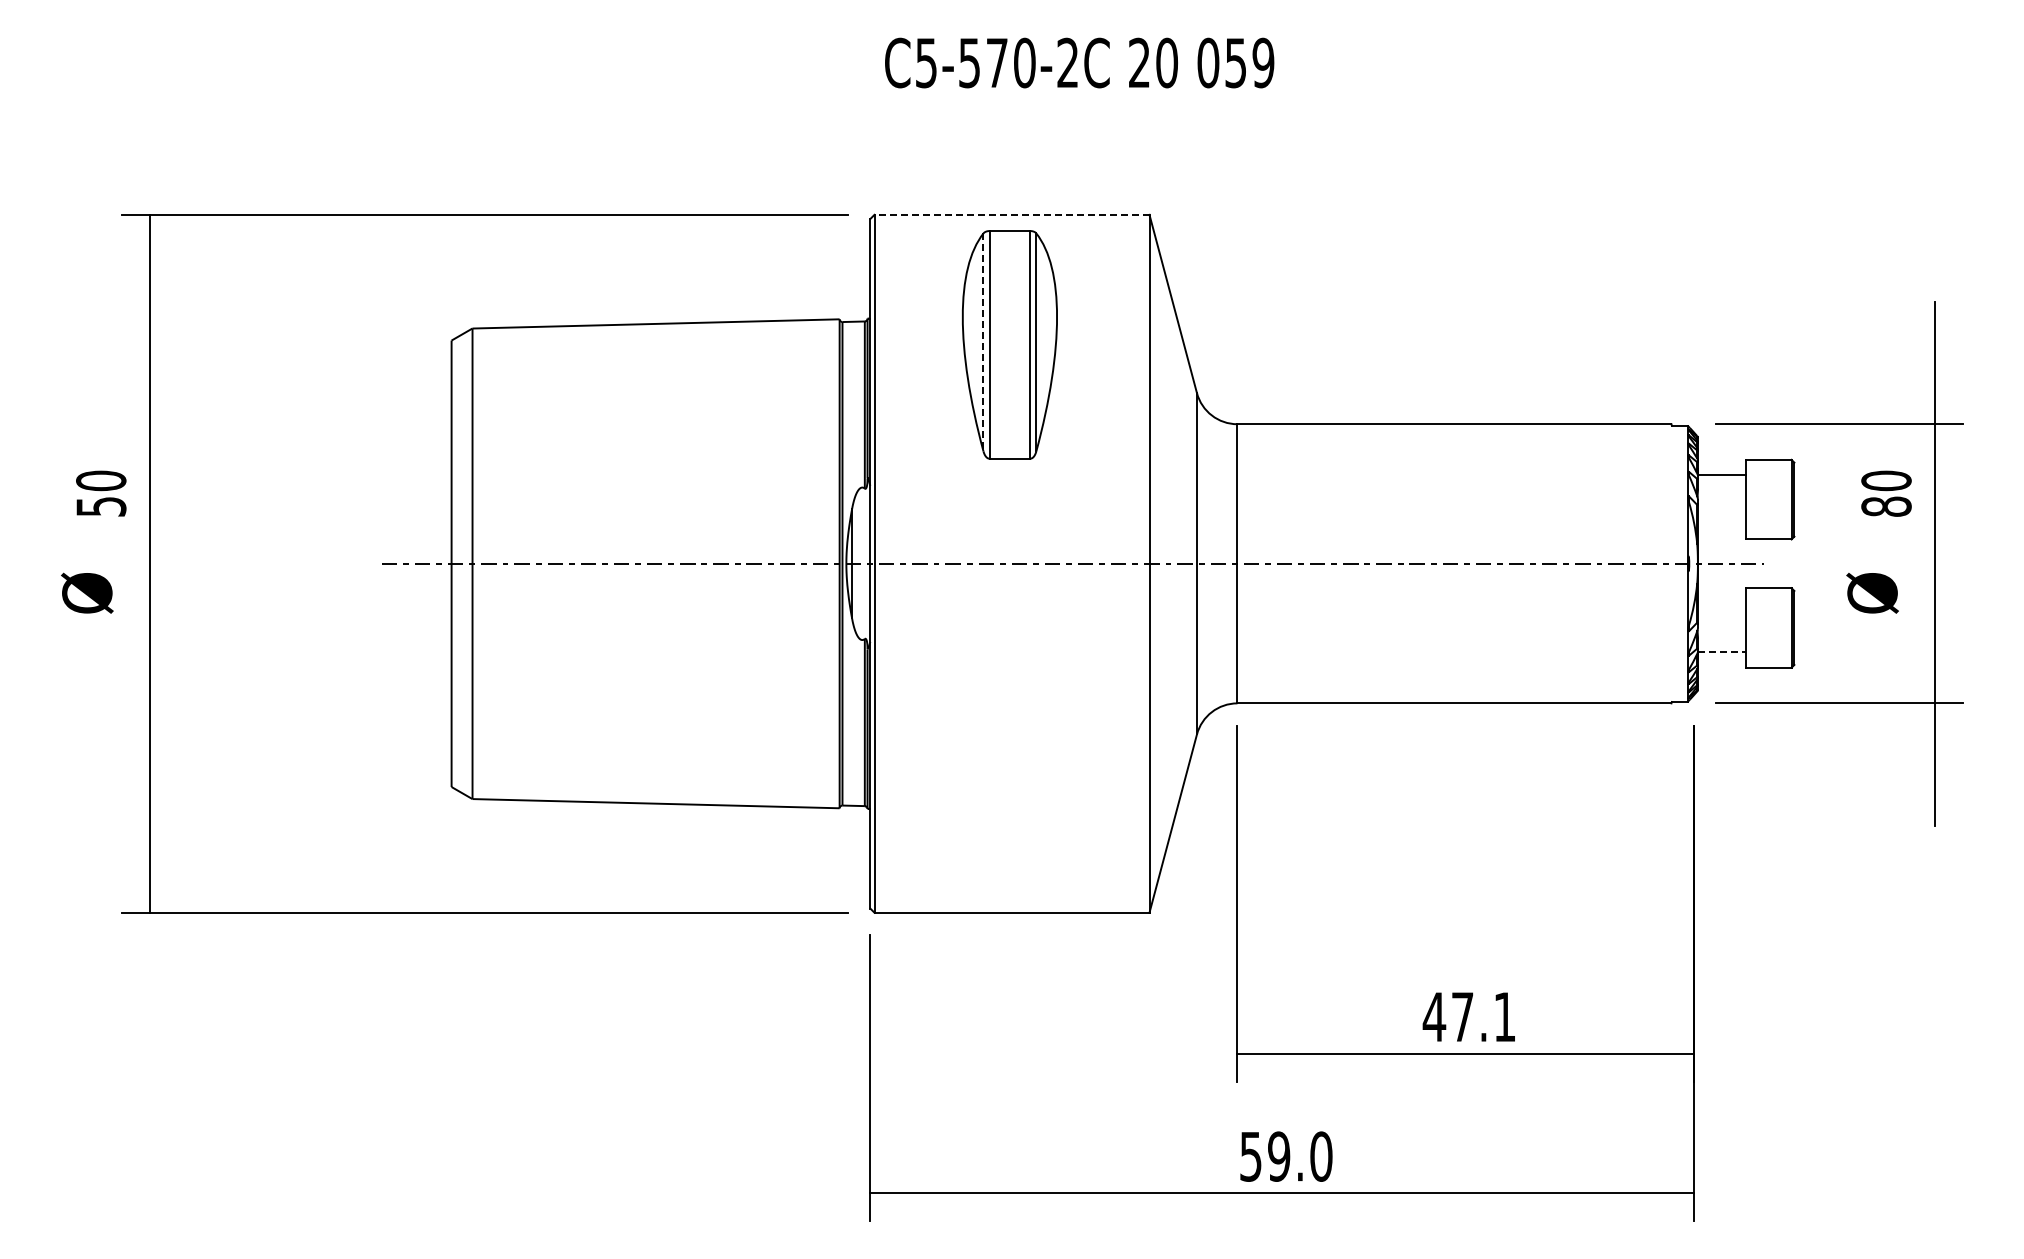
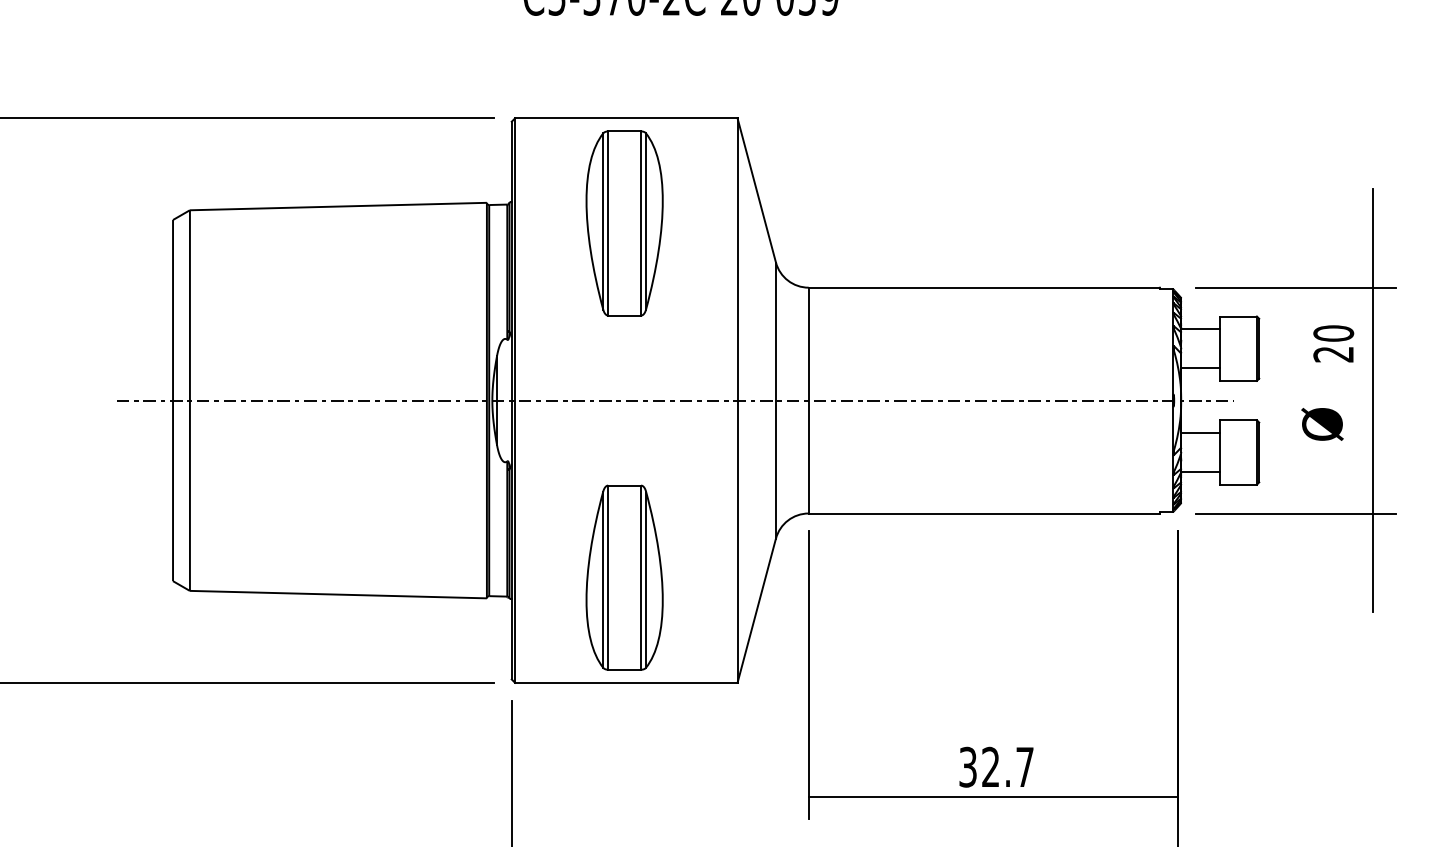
line: (1011, 214) -> (625, 118), dashed -> solid
line: (983, 342) -> (603, 221), dashed -> solid
text: (1886, 506) -> (1333, 354), 80 -> 20
line: (1721, 524) -> (1200, 368), added
line: (1721, 603) -> (1200, 432), added
line: (1721, 652) -> (1200, 472), dashed -> solid
part: (1009, 782) -> (624, 577), added
text: (1468, 1016) -> (995, 766), 47.1 -> 32.7

